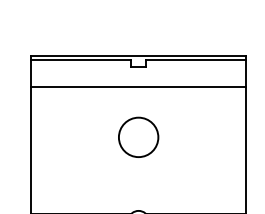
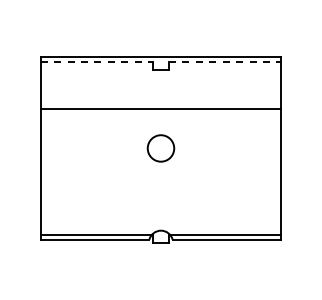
line: (81, 60) -> (97, 62), solid -> dashed
line: (196, 60) -> (225, 62), solid -> dashed
line: (138, 87) -> (160, 109), moved
circle: (138, 137) -> (160, 148), size x0.6

